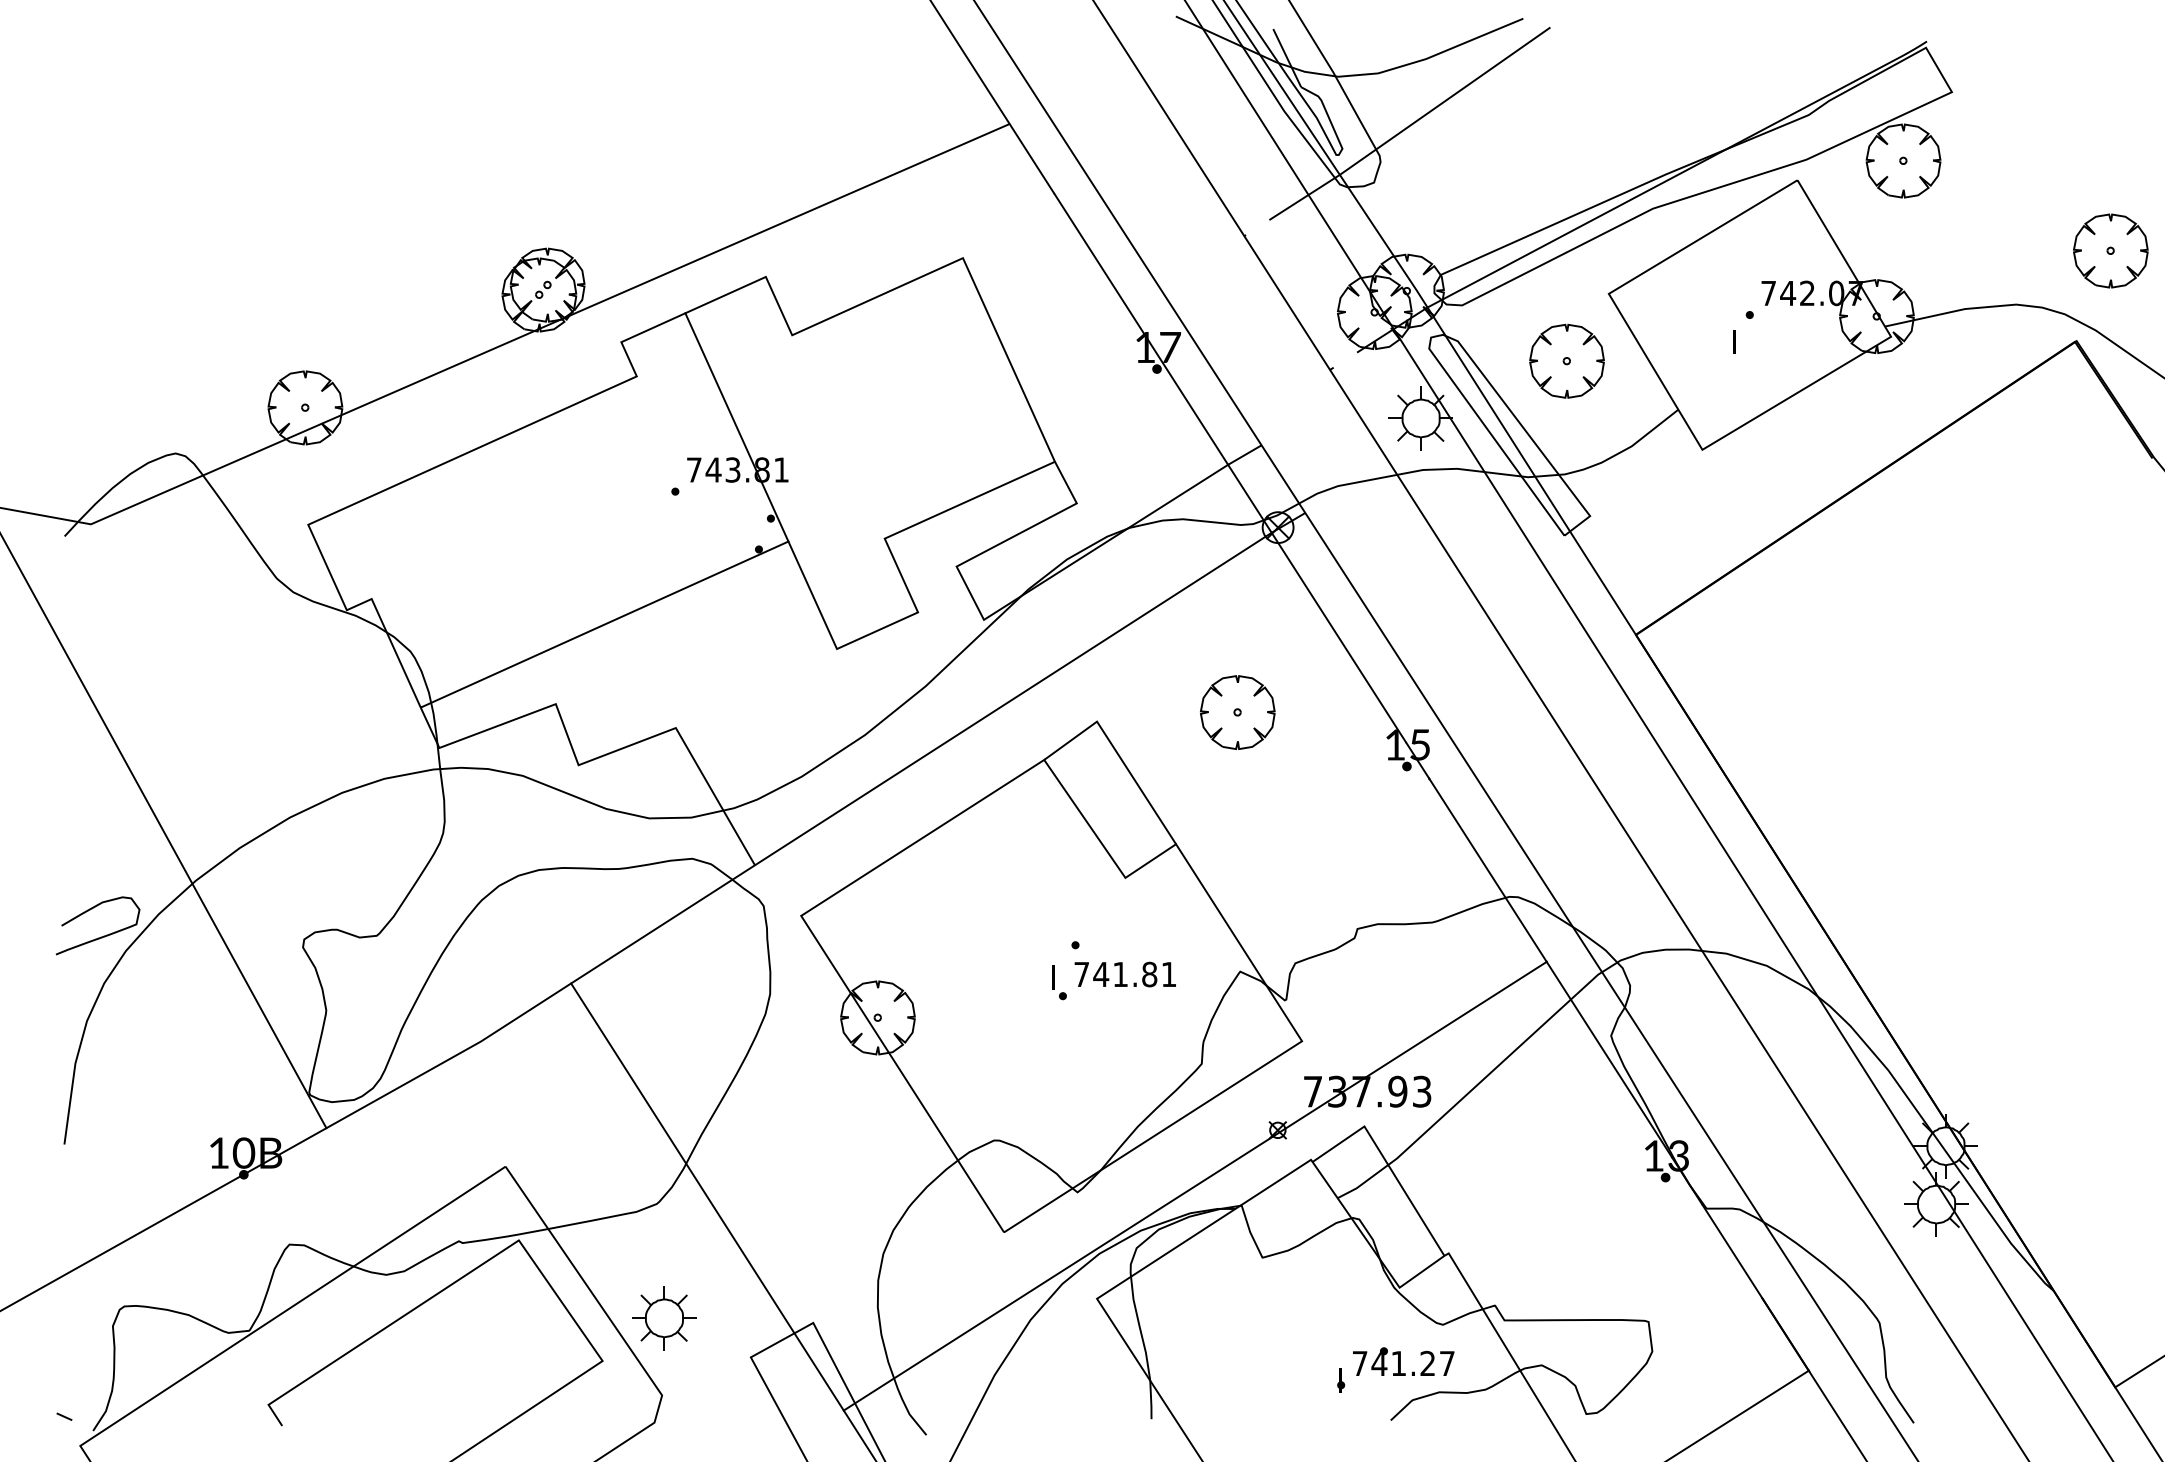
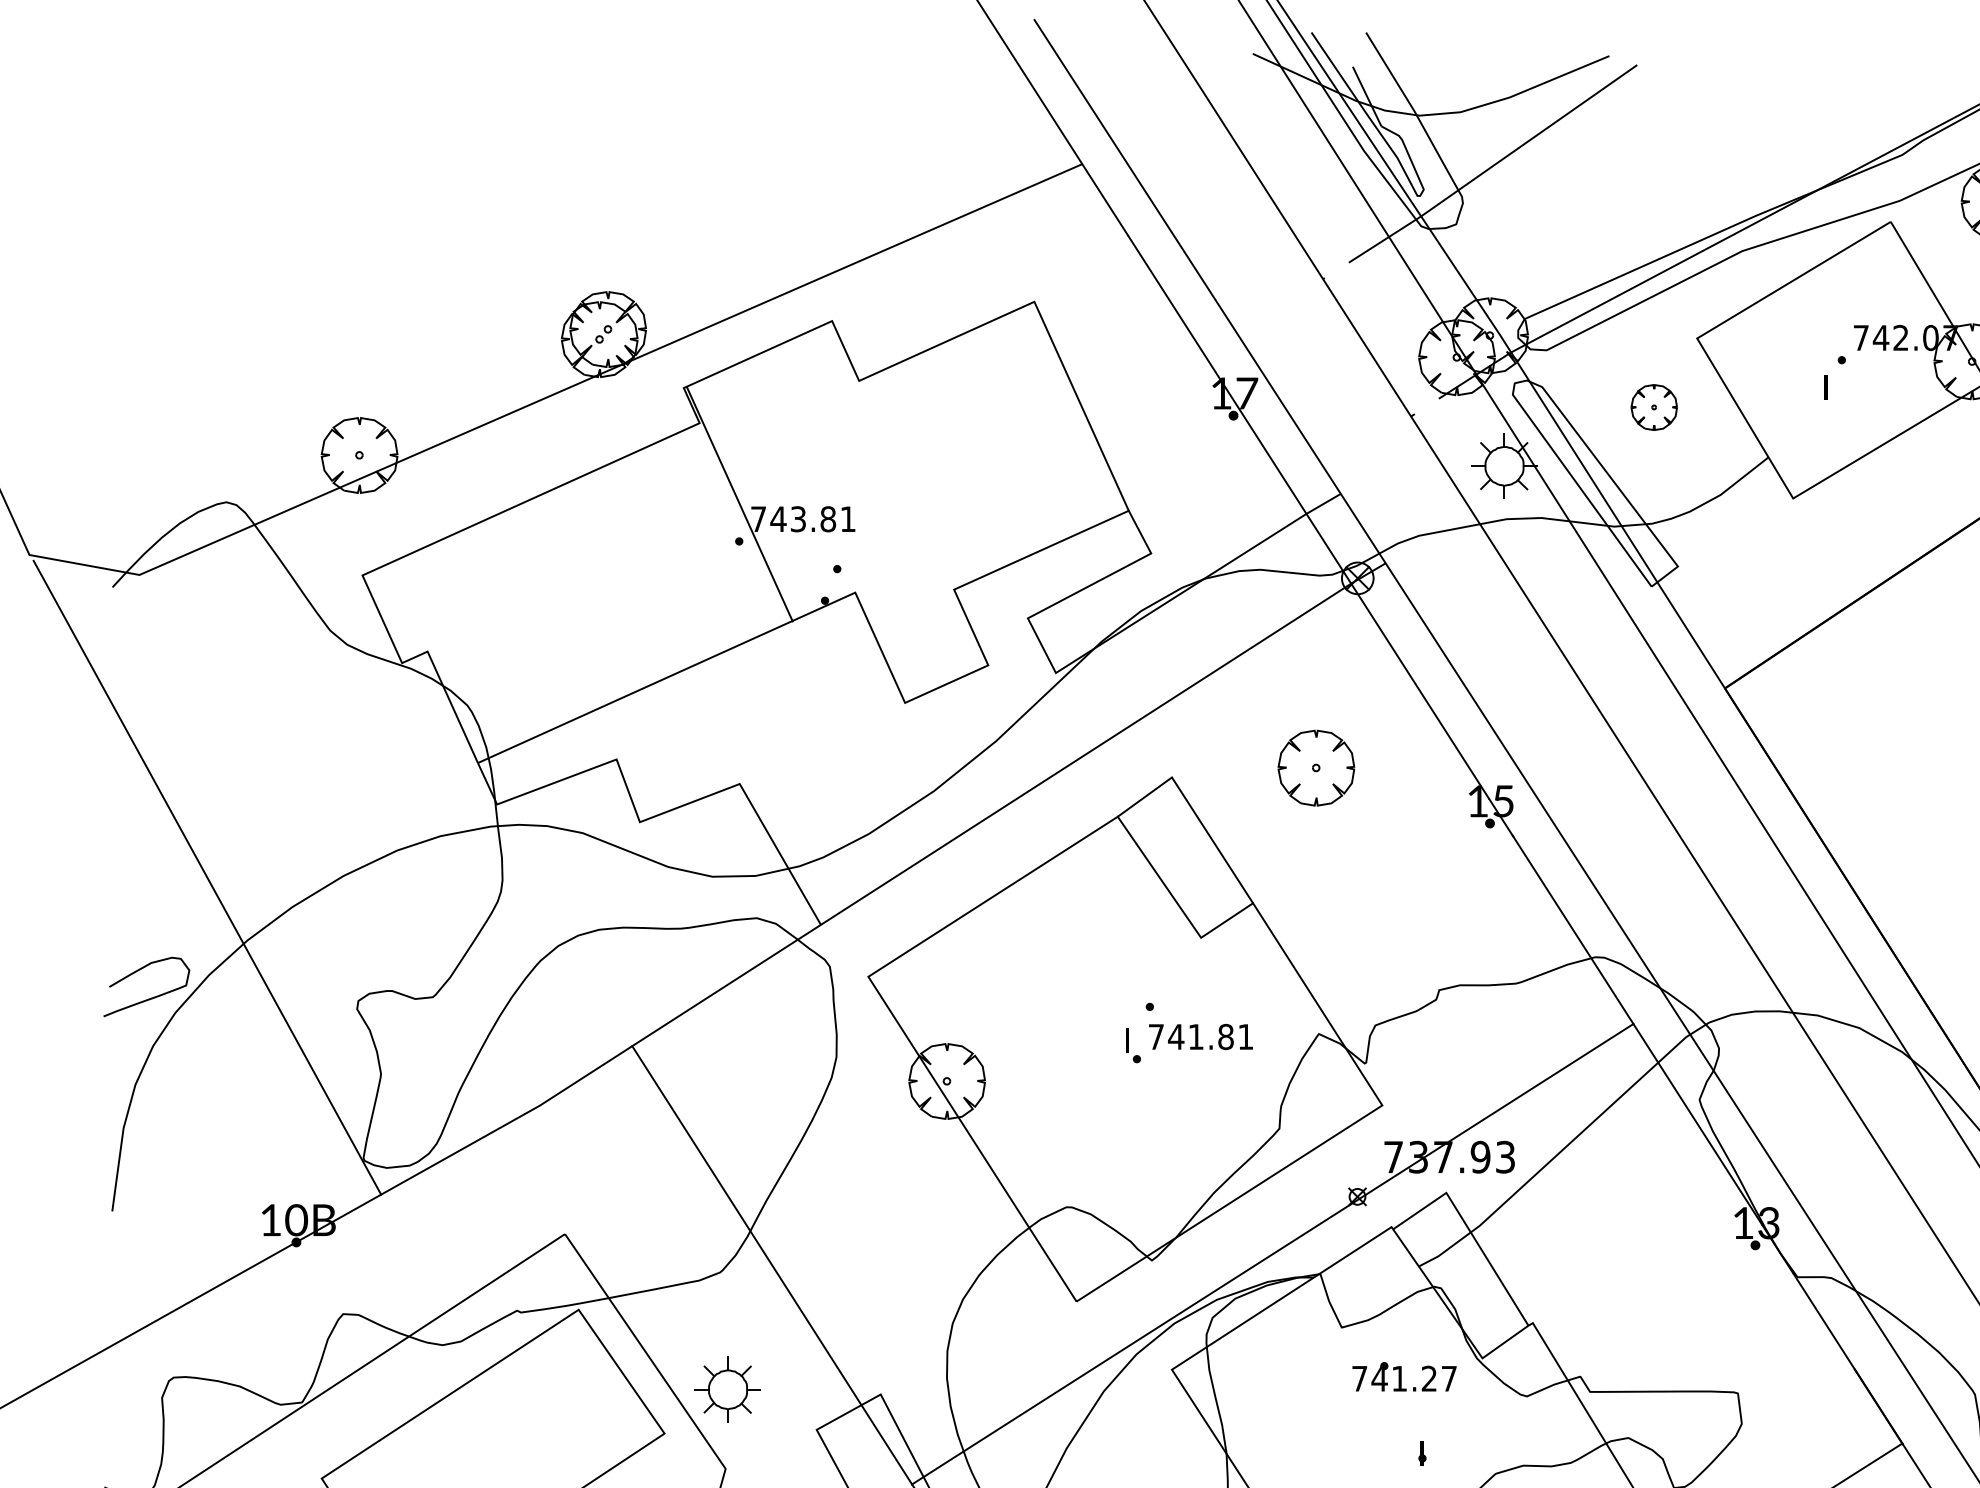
part: (1566, 360) -> (1653, 406), size x0.6
line: (736, 427) -> (739, 504), moved
part: (1403, 1361) -> (1404, 1376), moved

